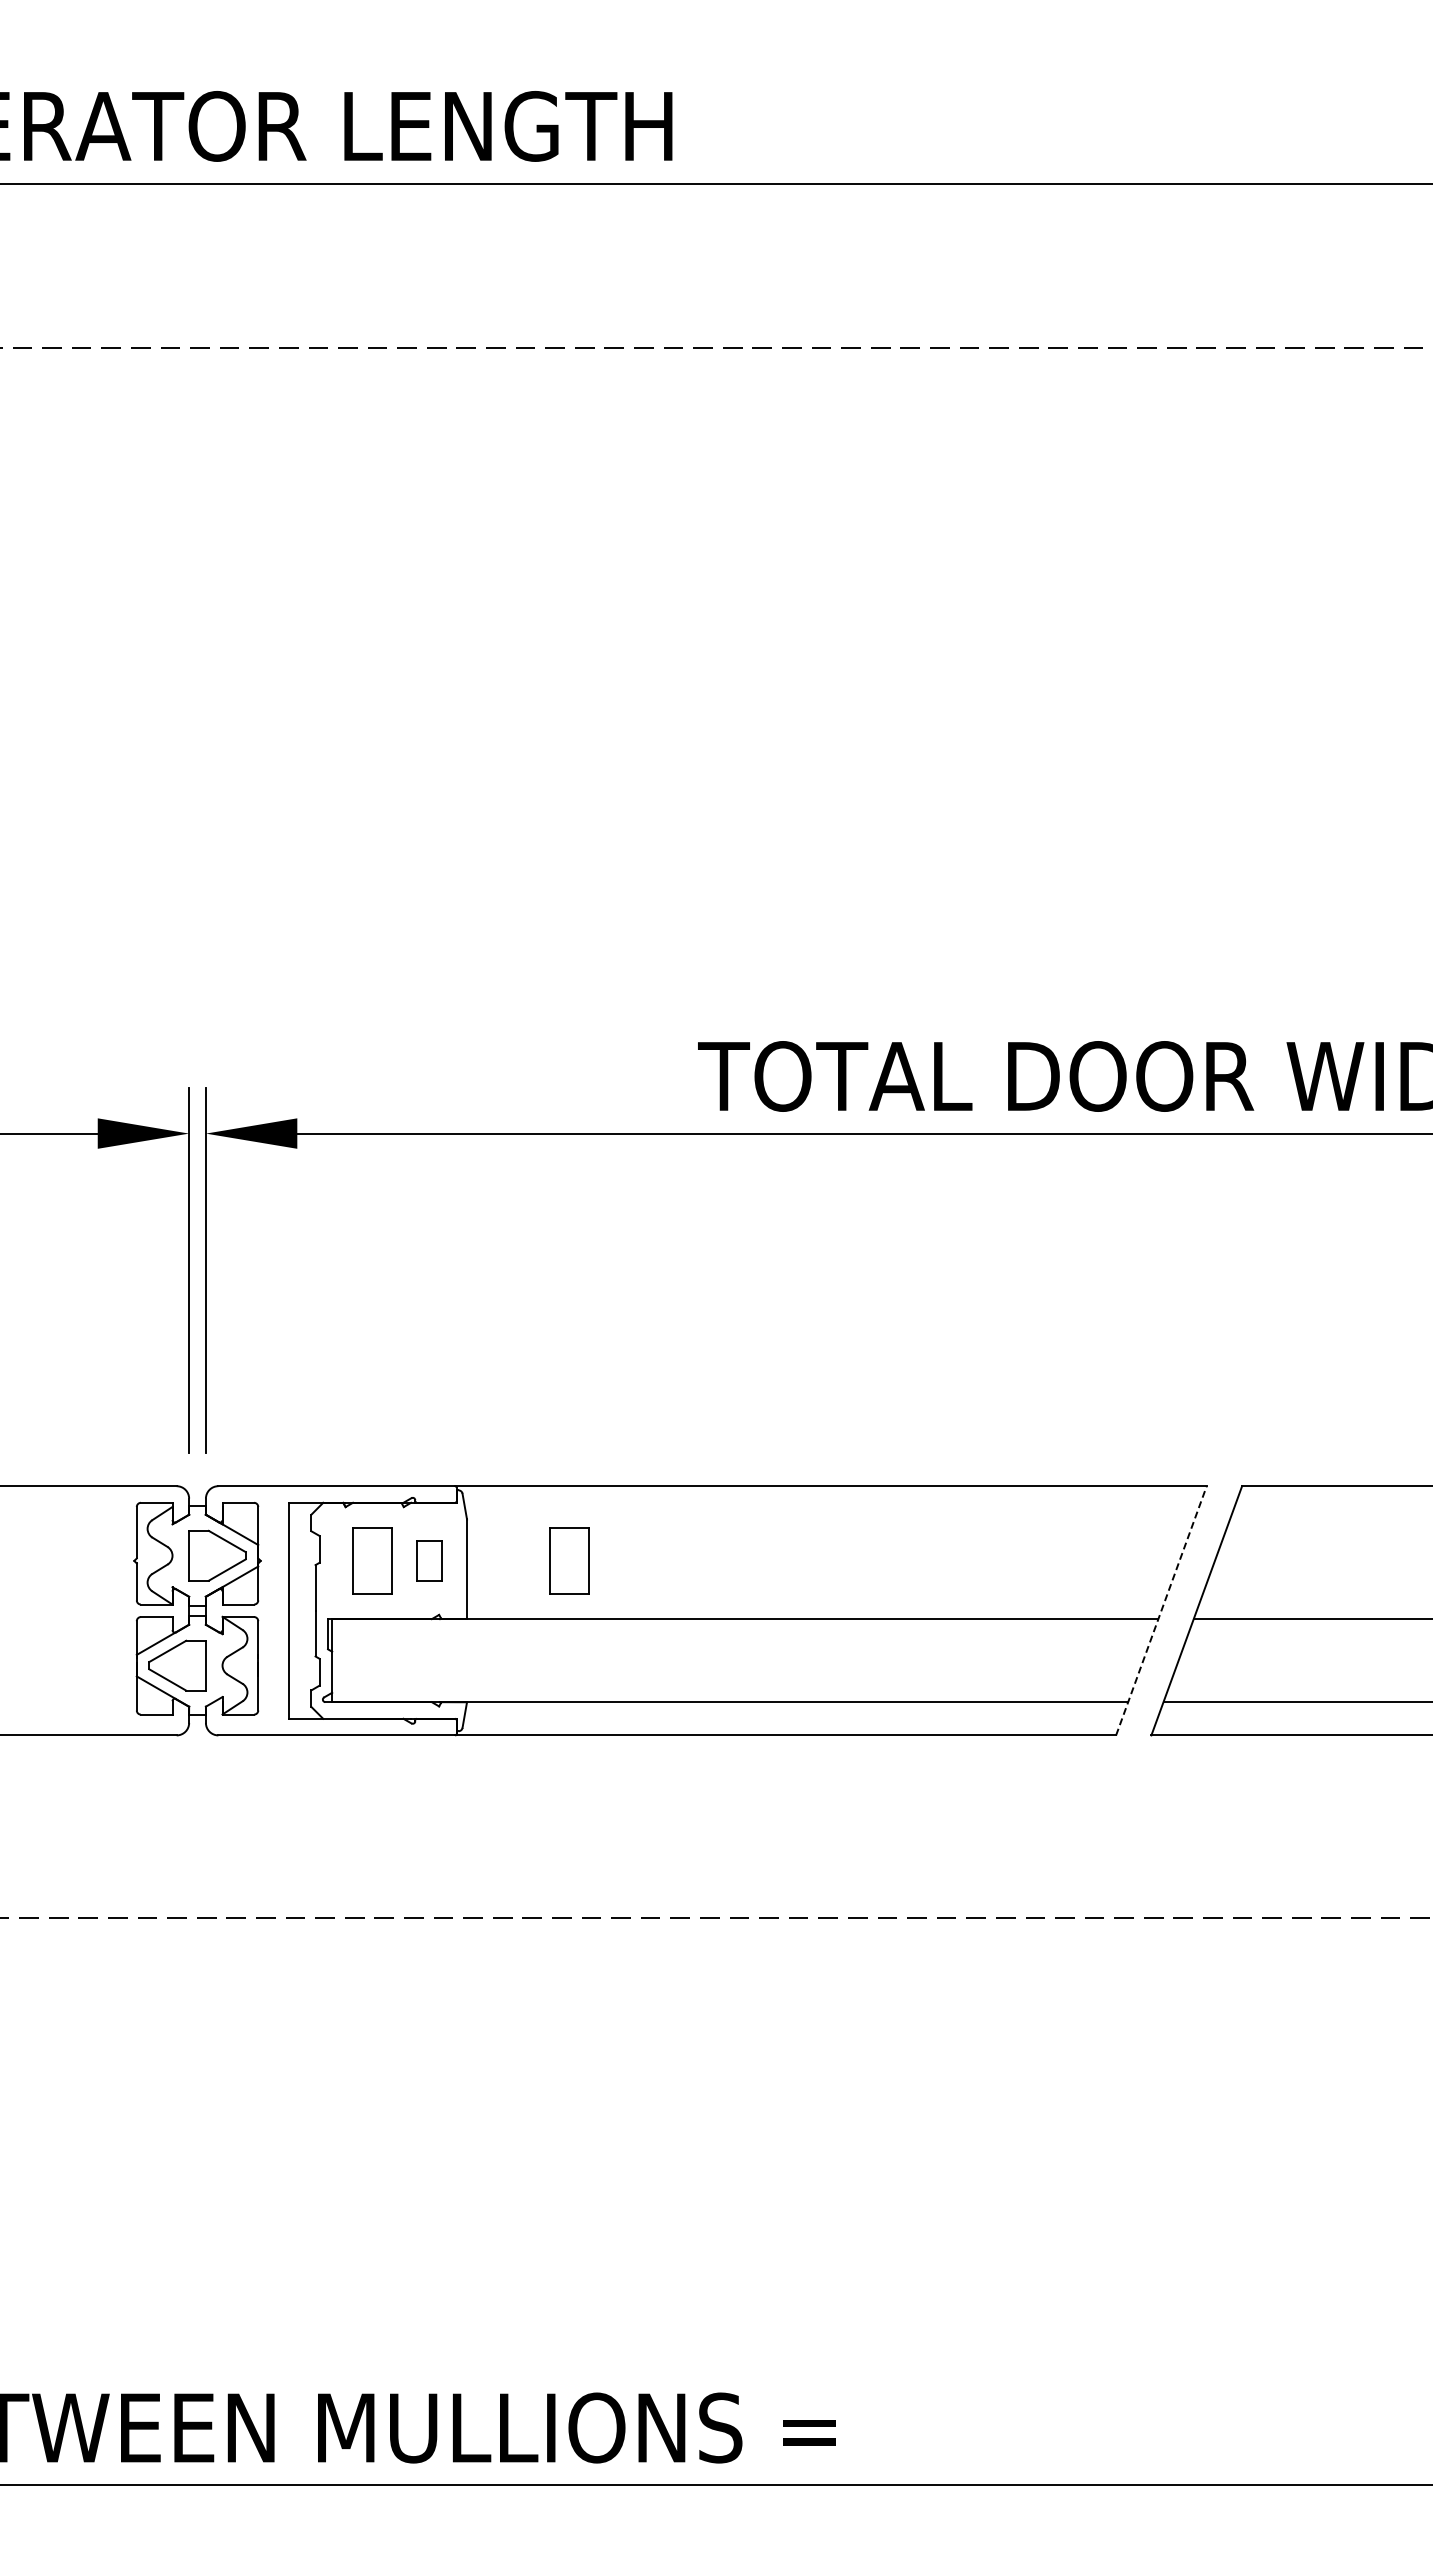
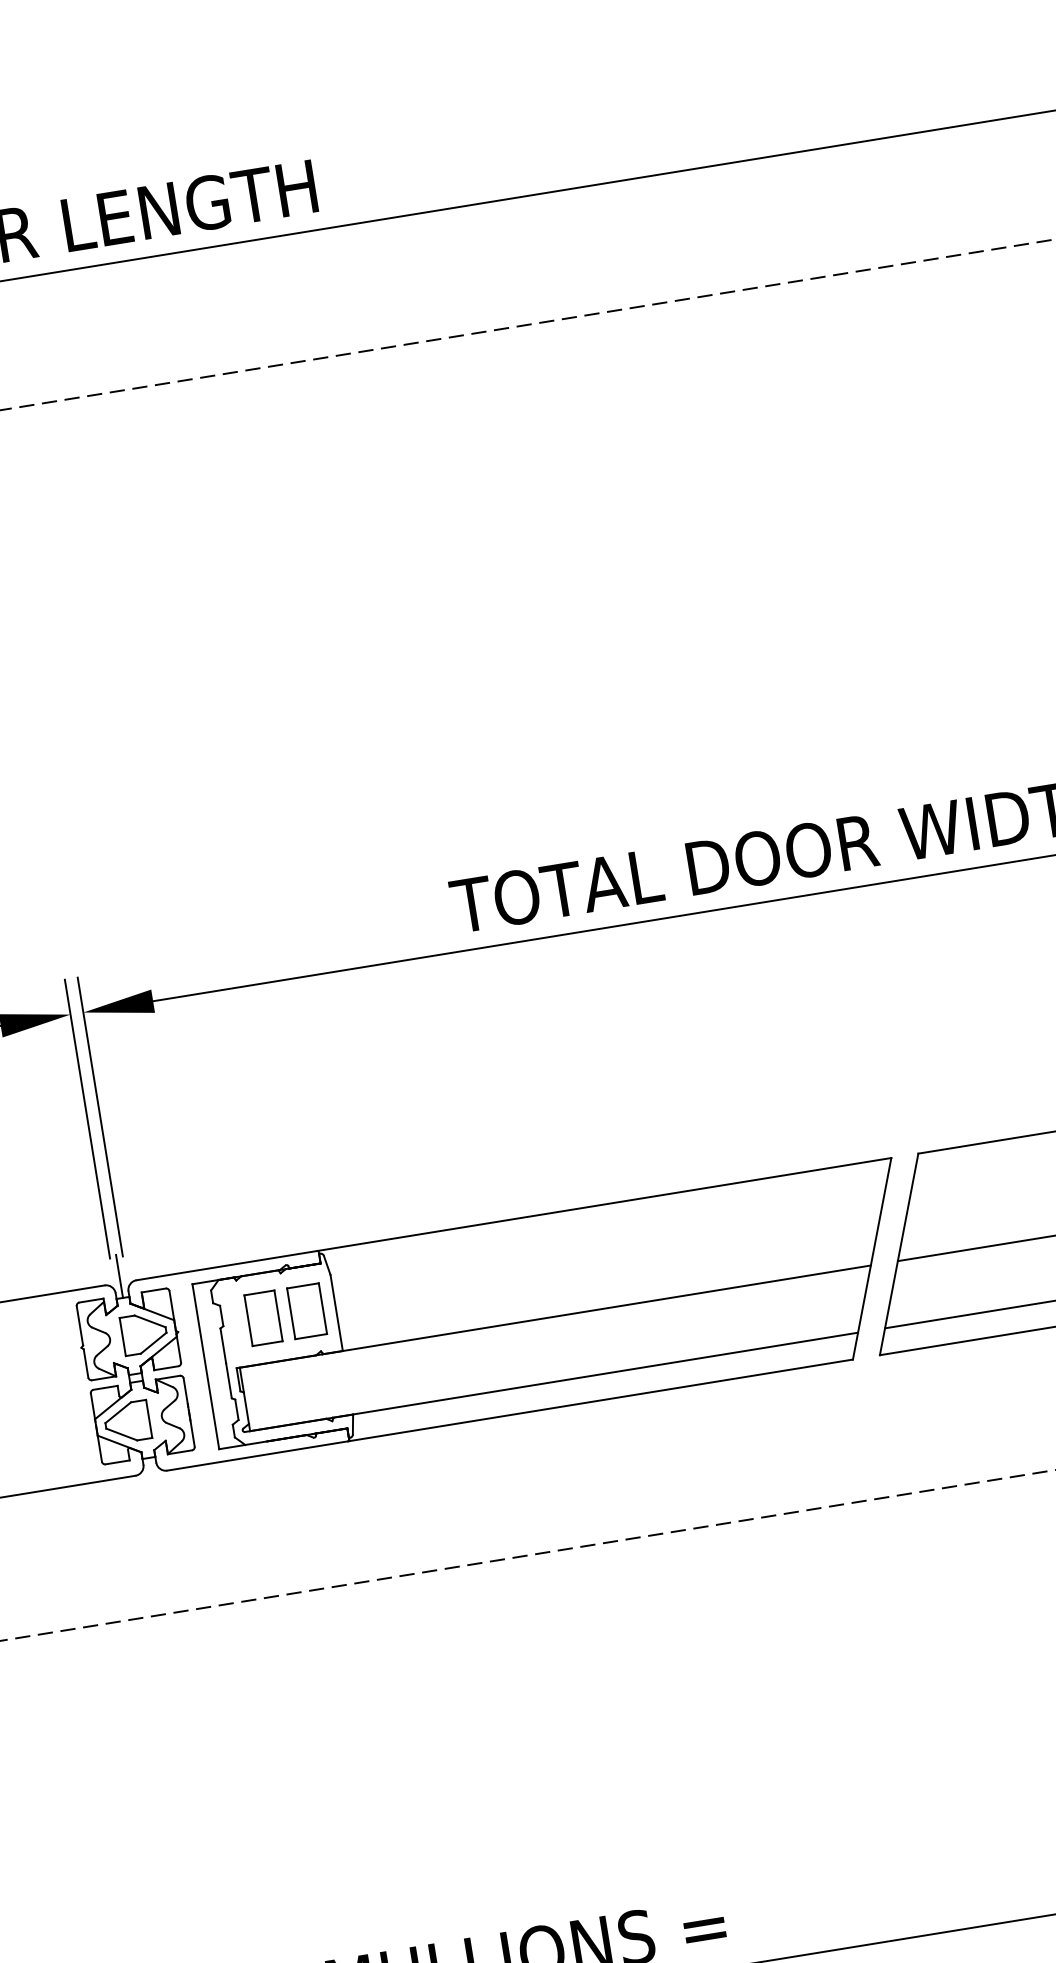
line: (197, 1477) -> (119, 1276), added
part: (429, 1560) -> (306, 1310), size x1.67
part: (569, 1560) -> (413, 1293), removed
line: (1161, 1610) -> (872, 1258), dashed -> solid

